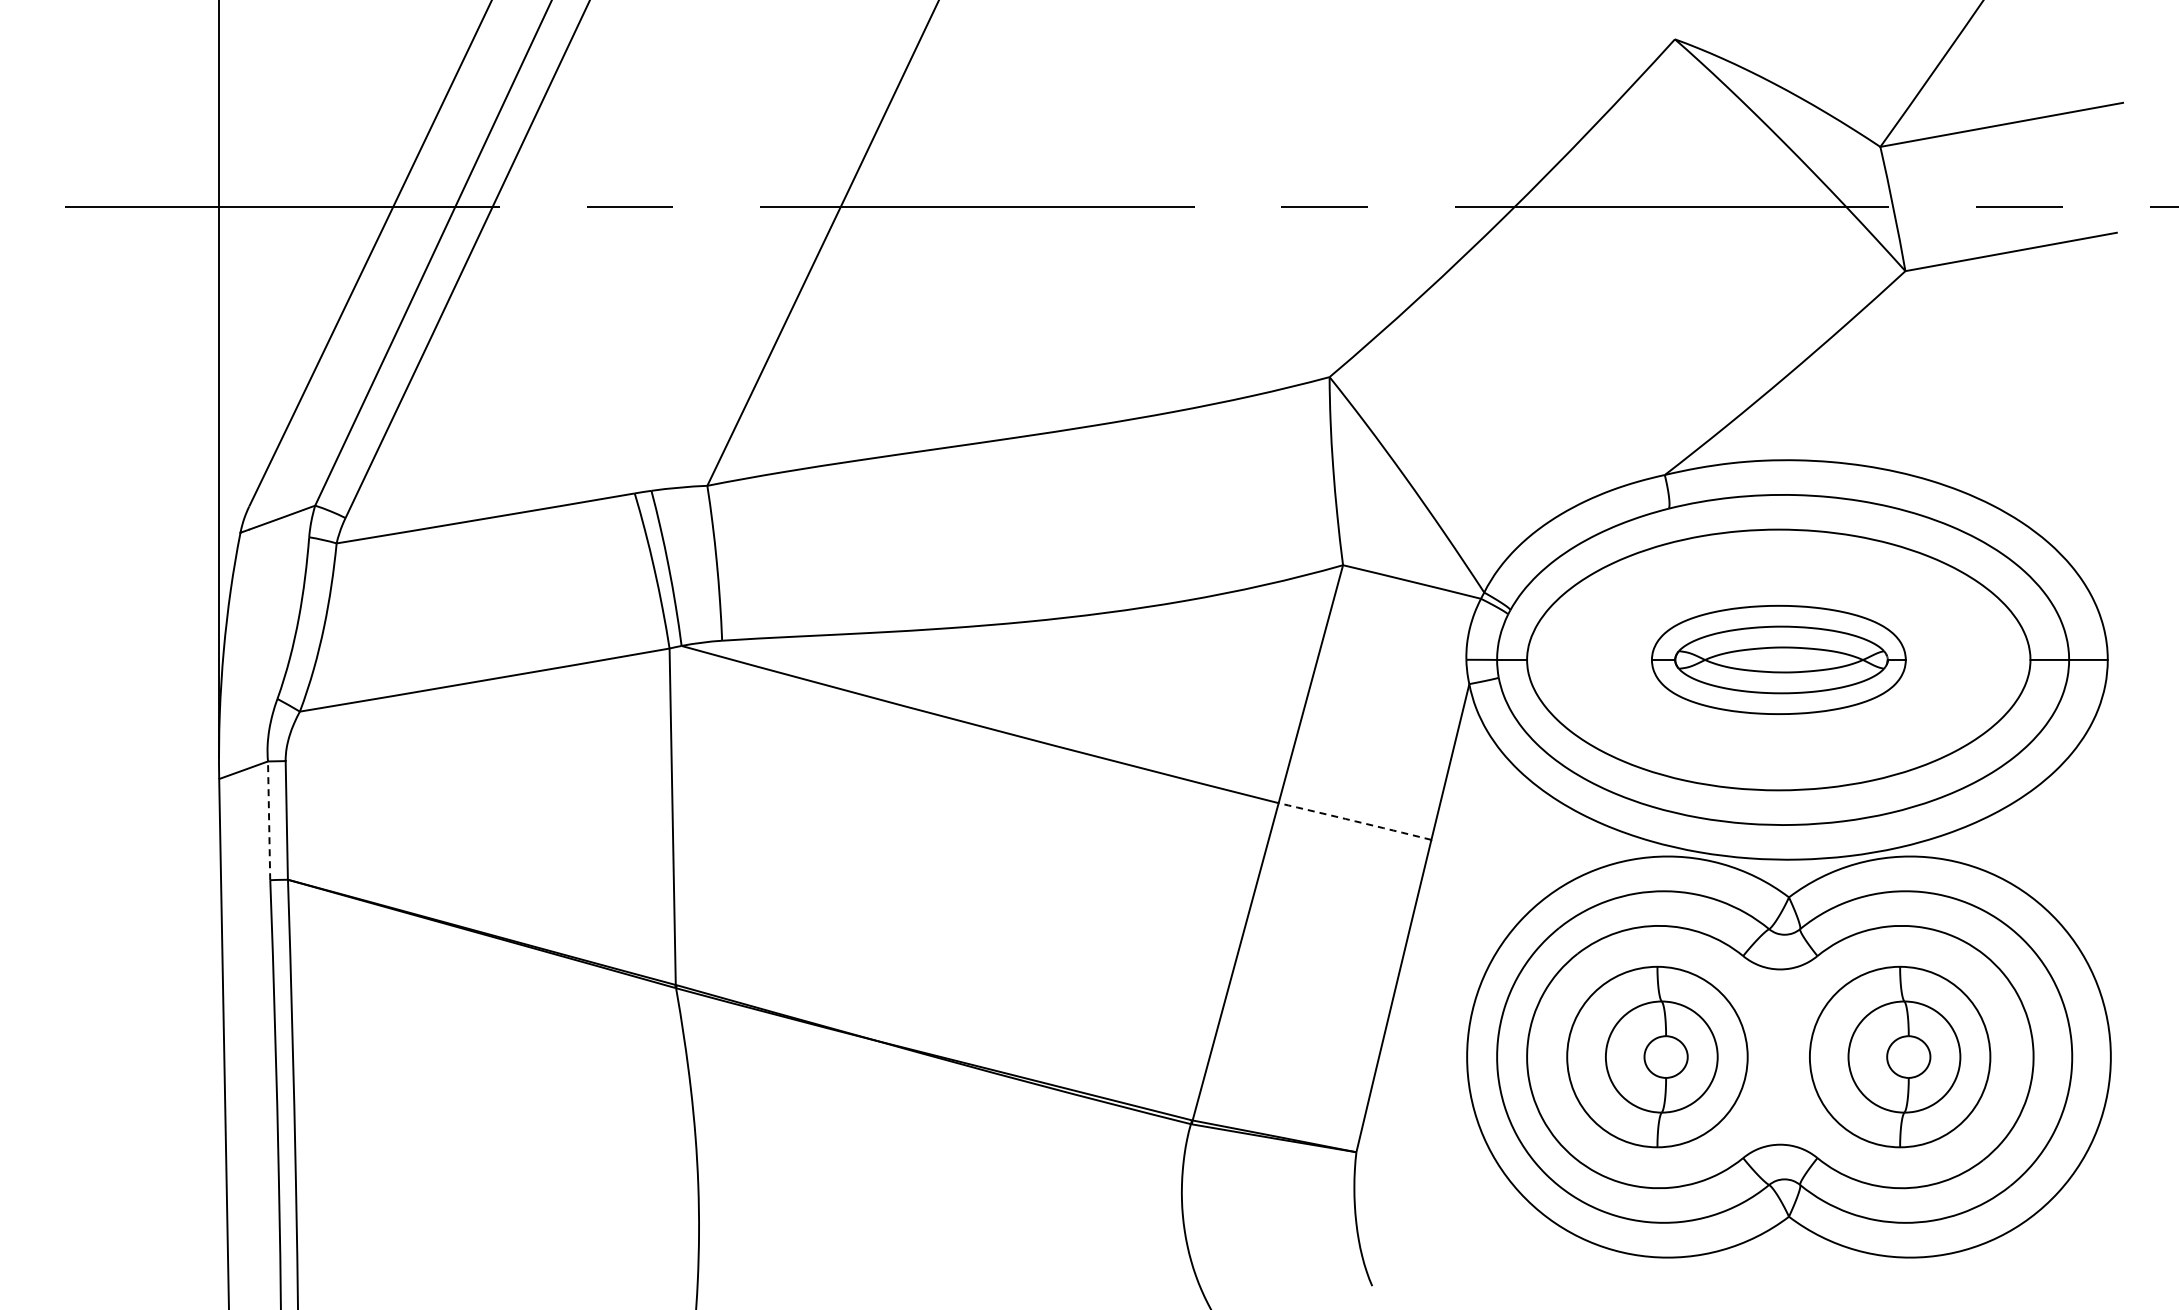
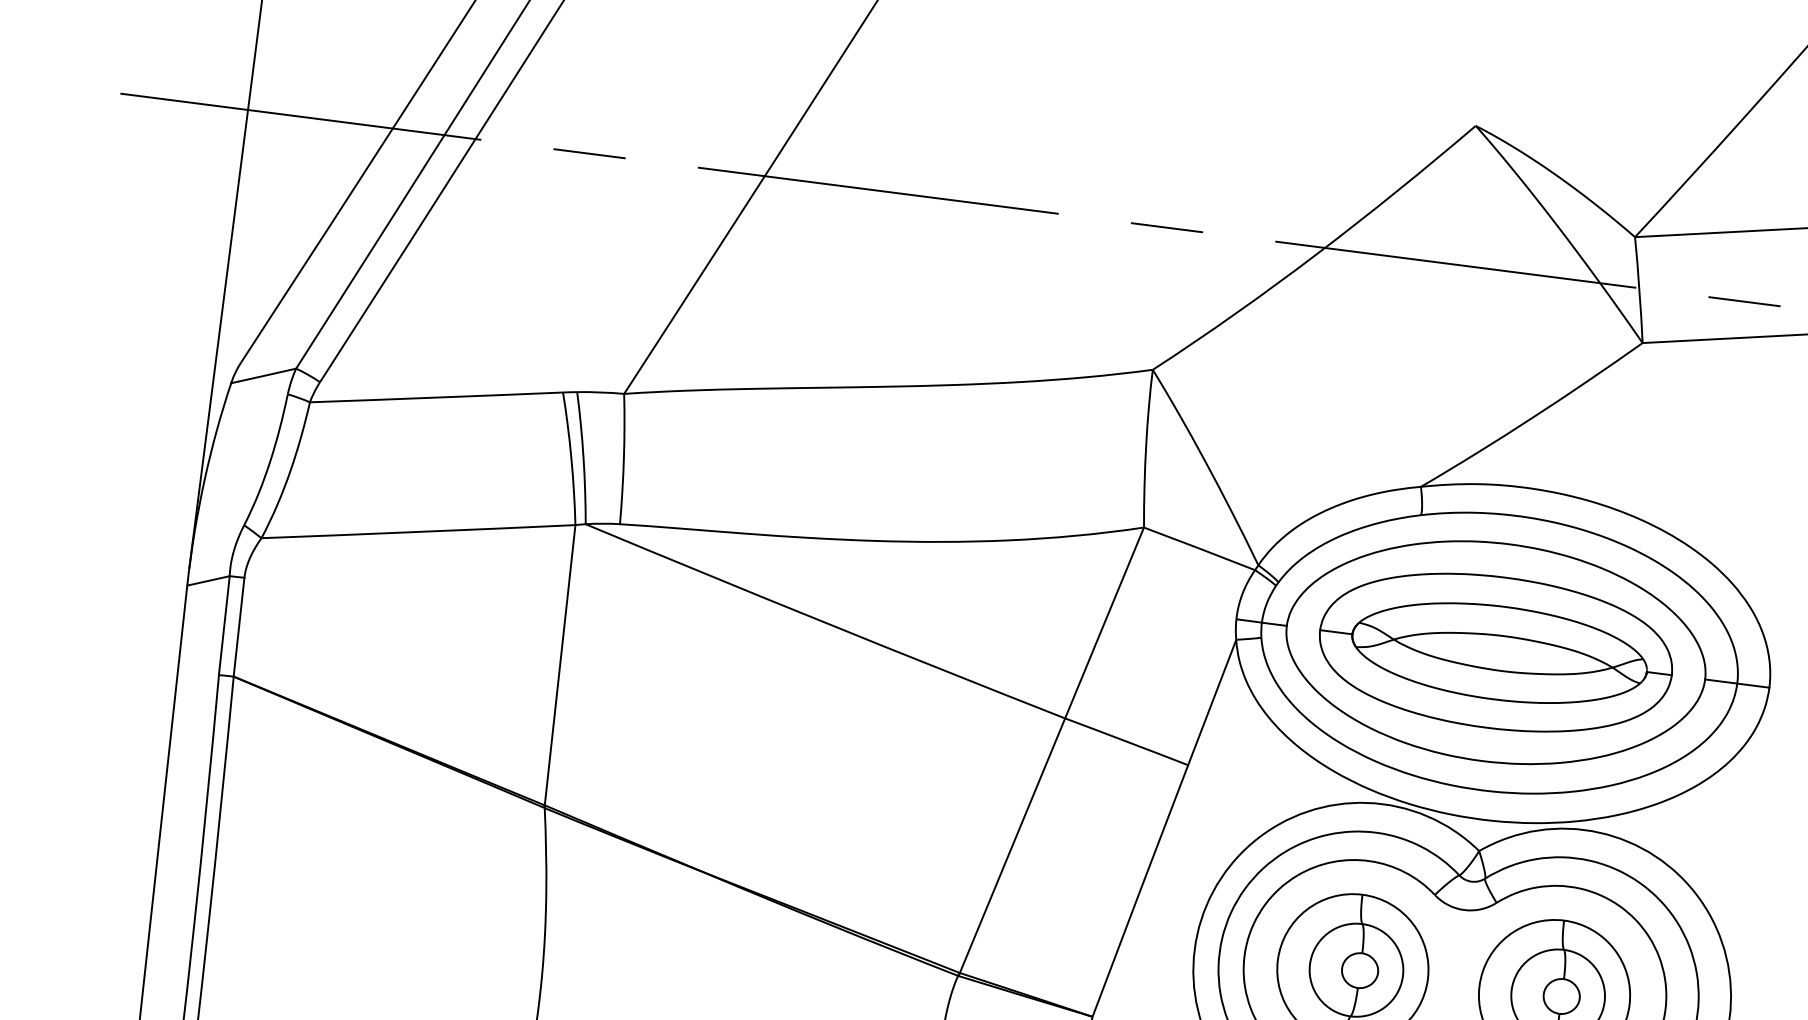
part: (1778, 659) -> (1495, 652), size x1.67
line: (269, 820) -> (224, 625), dashed -> solid
arc: (1355, 821) -> (1127, 741), dashed -> solid

